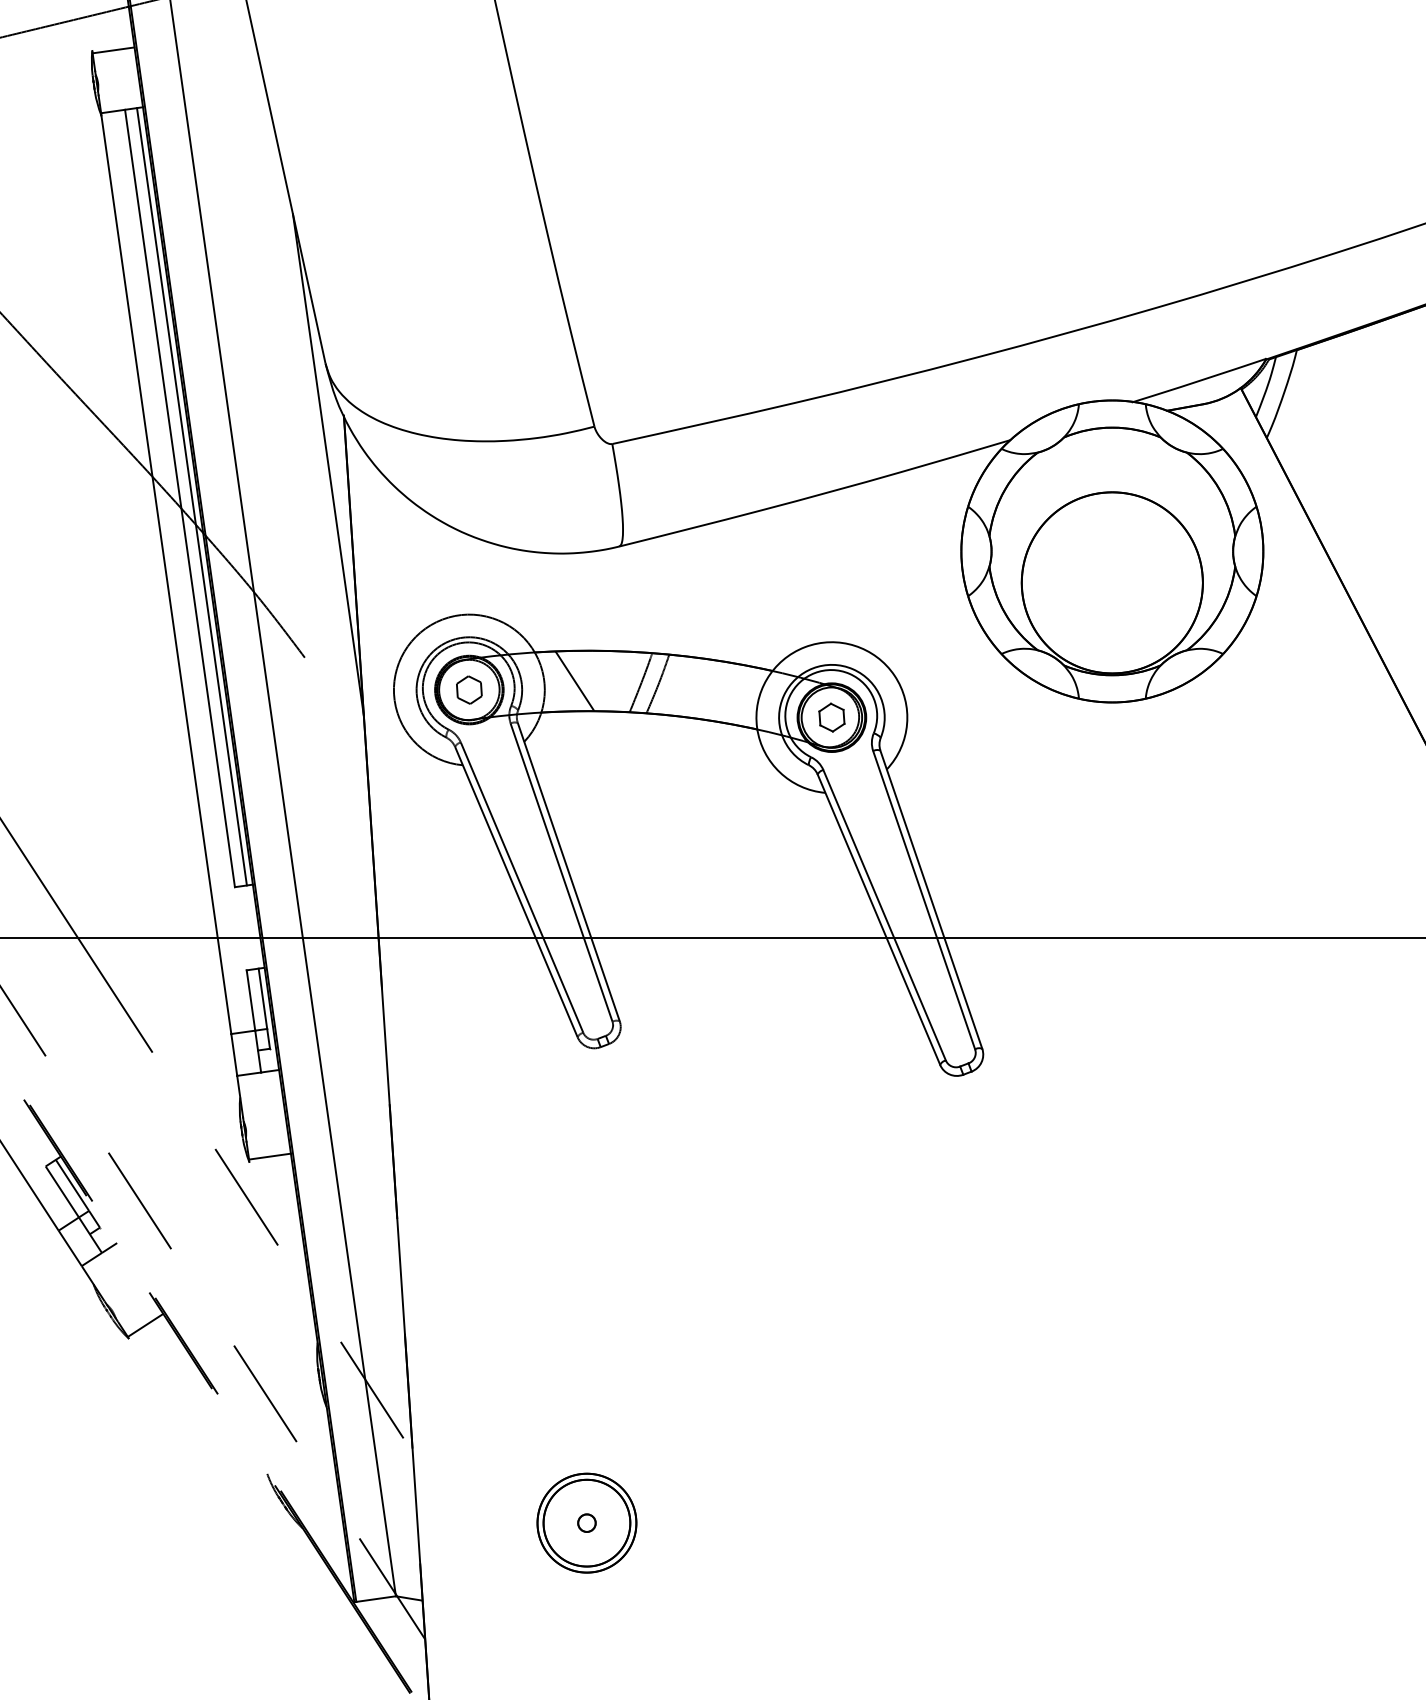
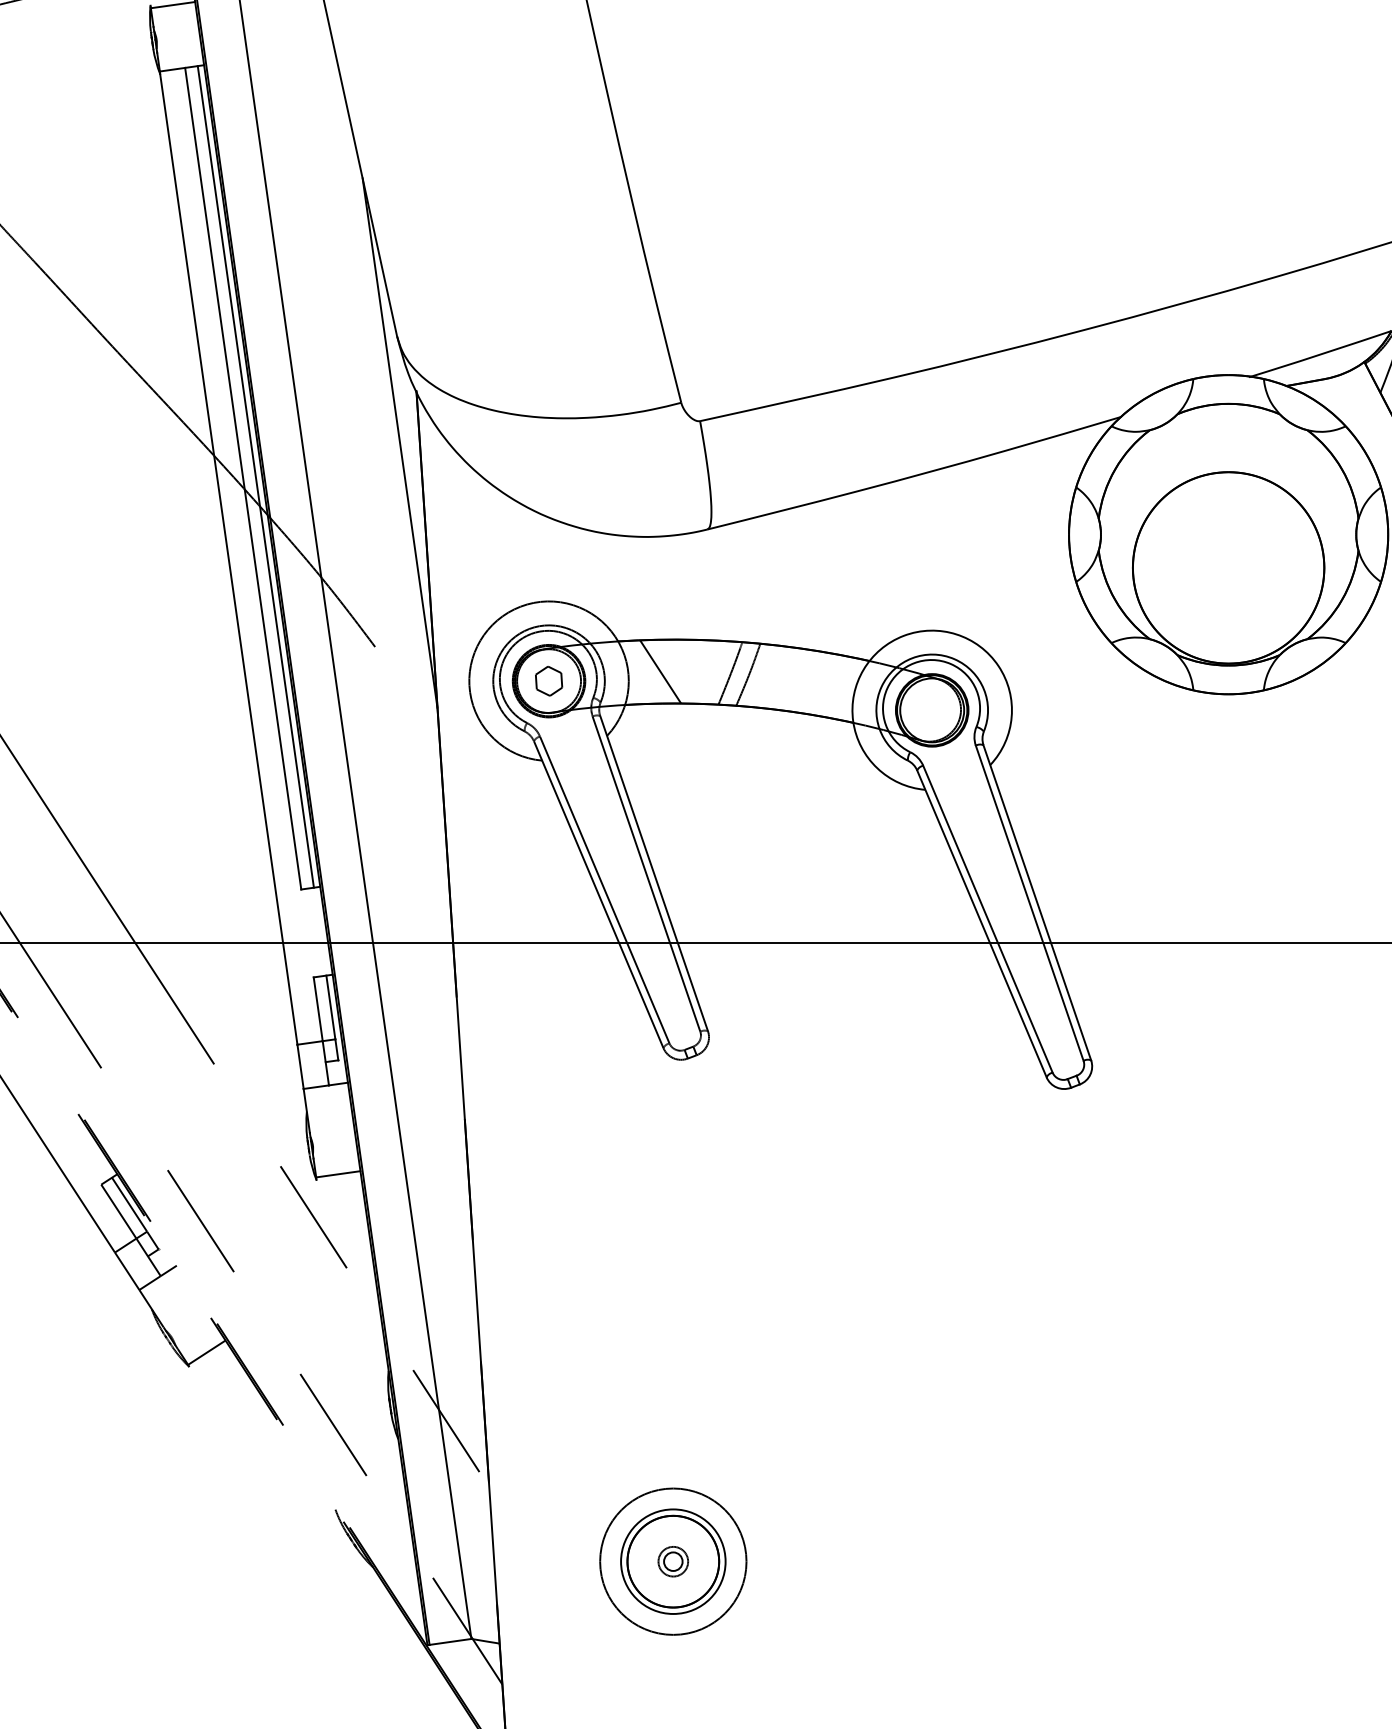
part: (831, 717) -> (931, 710), removed
circle: (586, 1522) -> (672, 1560), size x1.4
circle: (586, 1522) -> (672, 1560), size x1.6

